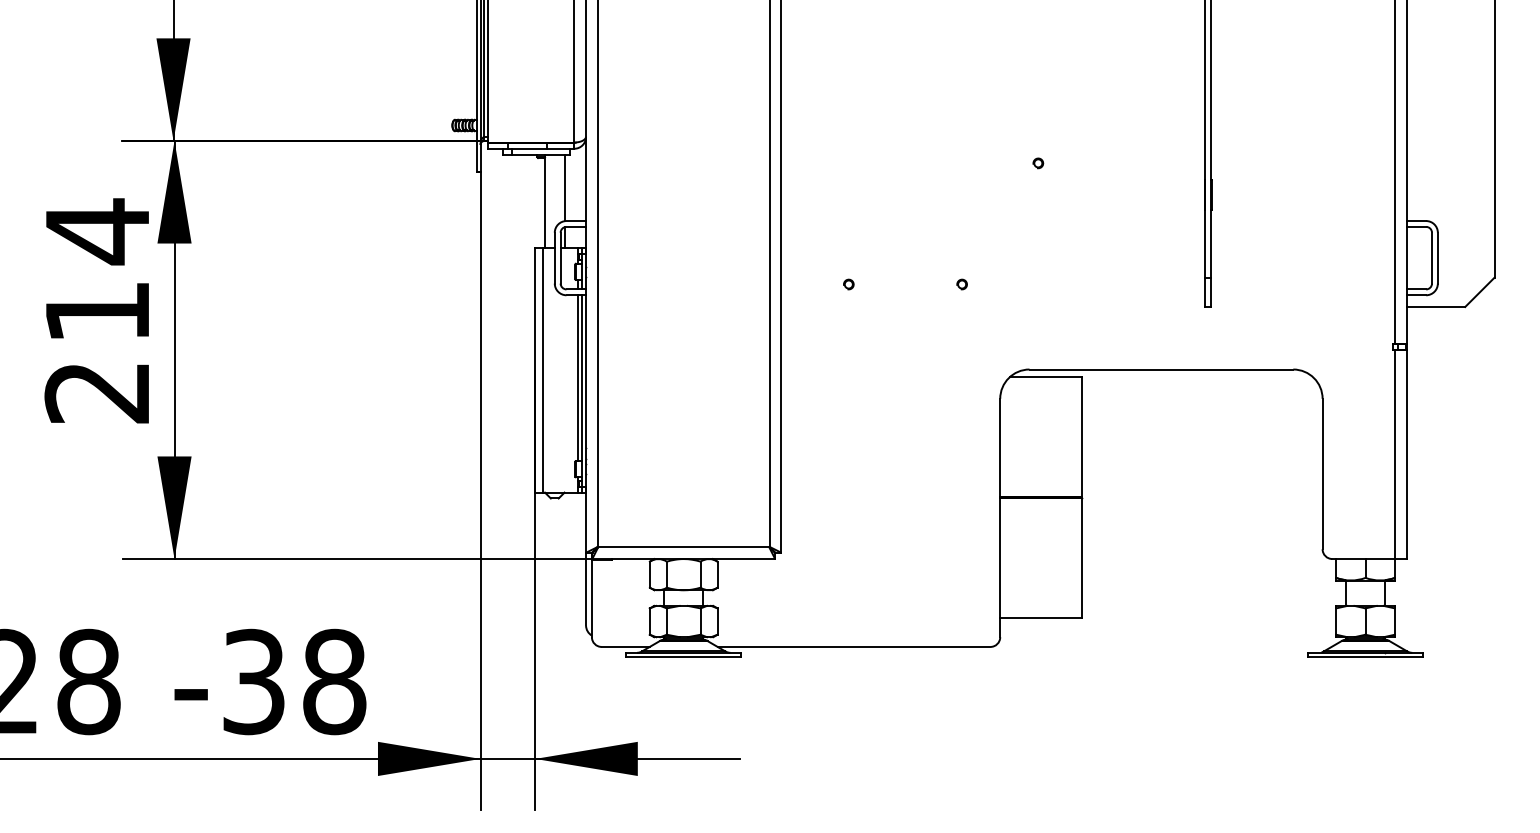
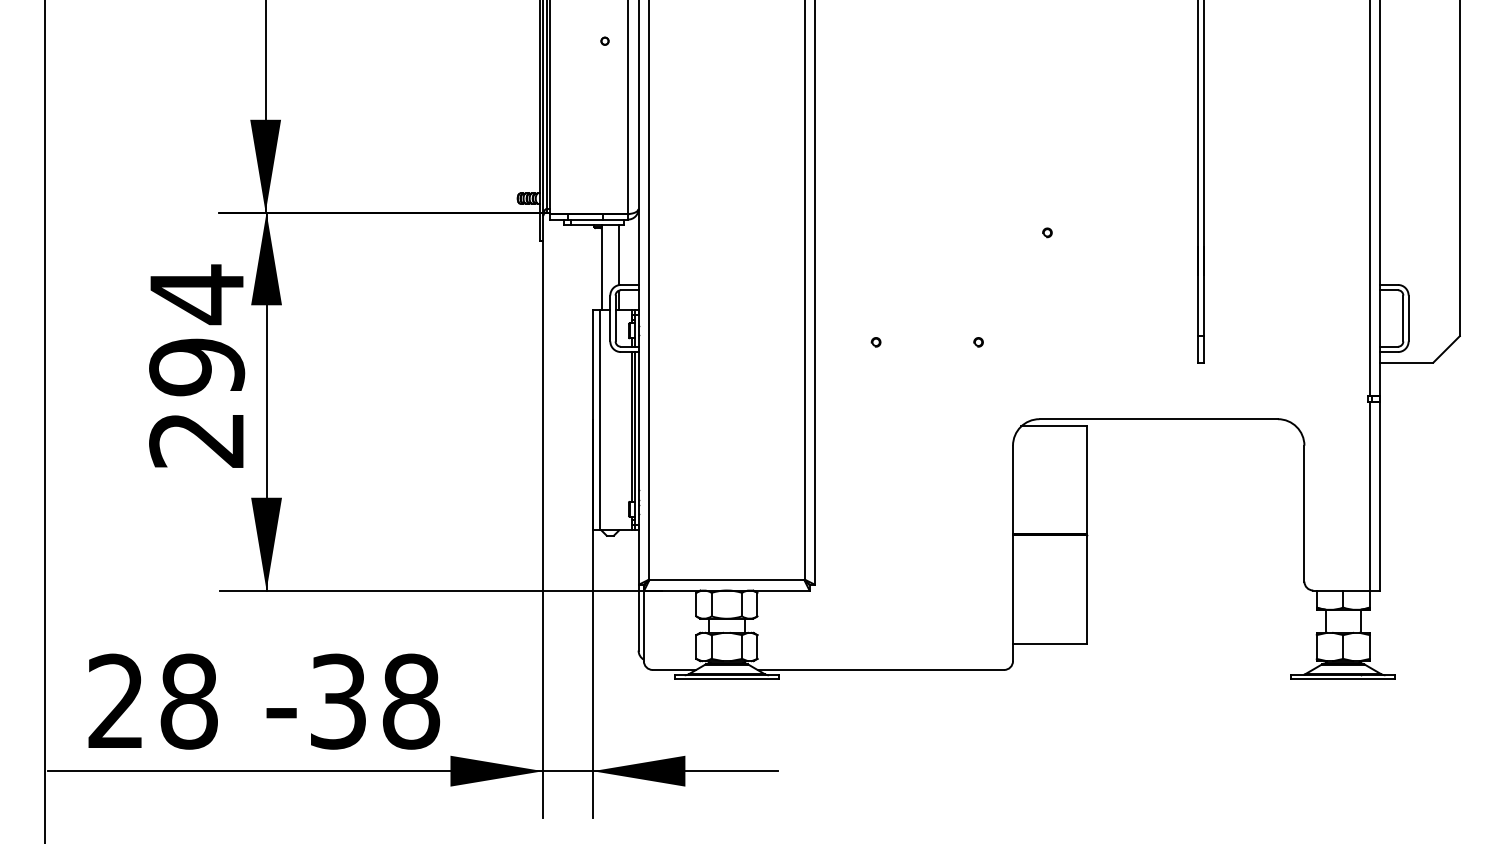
text: (98, 312) -> (197, 367), 214 -> 294

